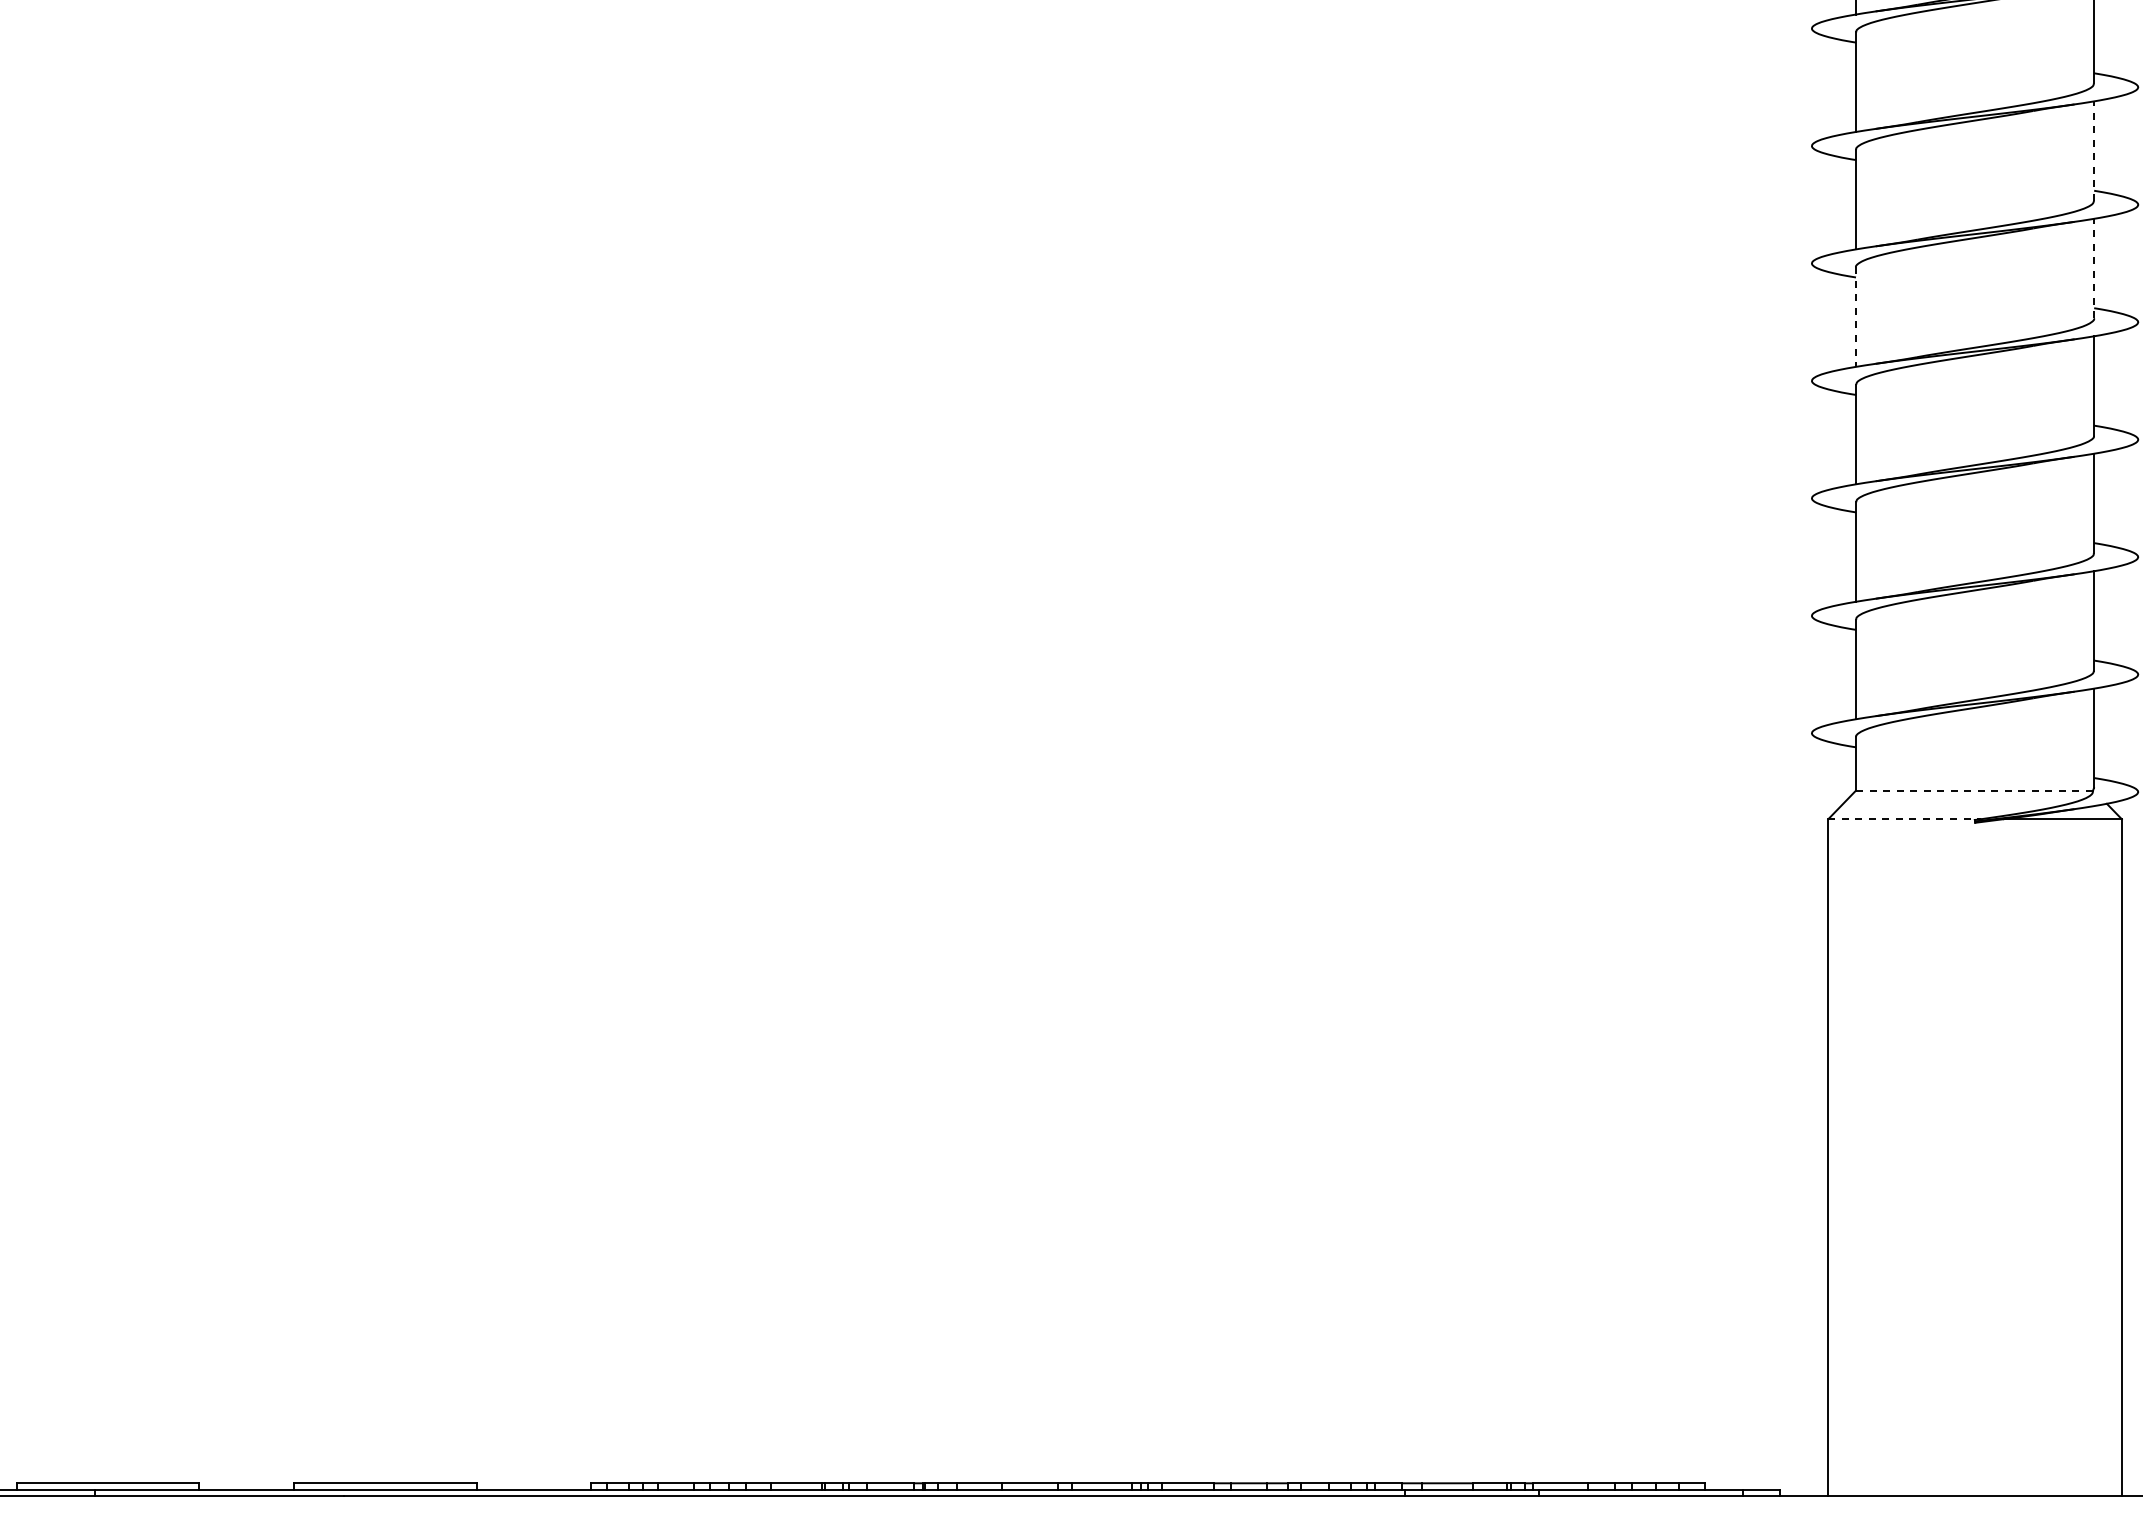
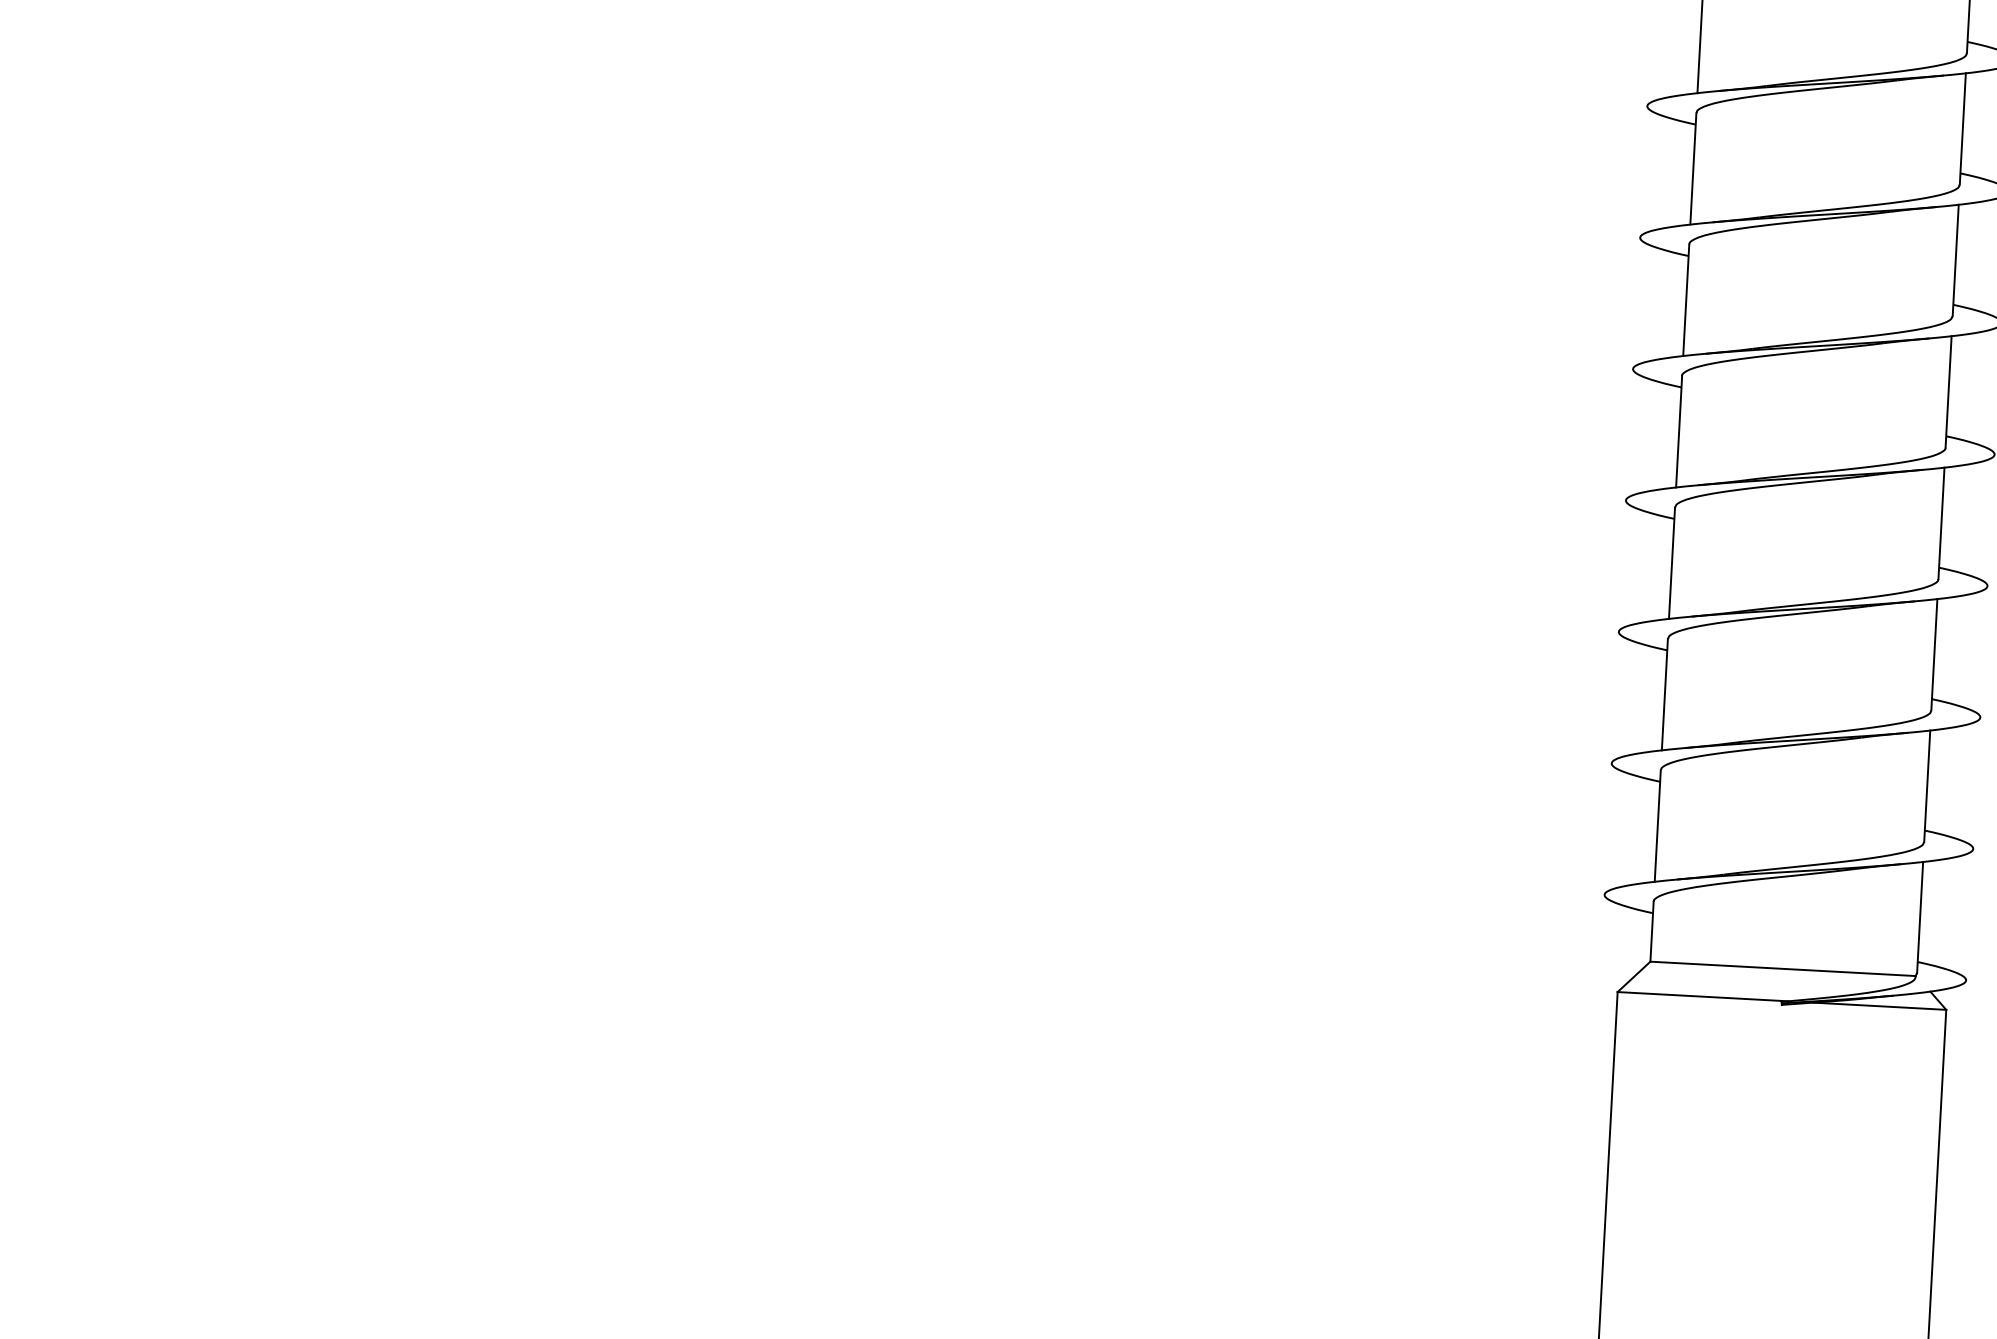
line: (2094, 151) -> (1956, 260), dashed -> solid
line: (2094, 268) -> (1948, 391), dashed -> solid
line: (1855, 317) -> (1678, 432), dashed -> solid
line: (1974, 790) -> (1783, 968), dashed -> solid
line: (1905, 819) -> (1704, 996), dashed -> solid

